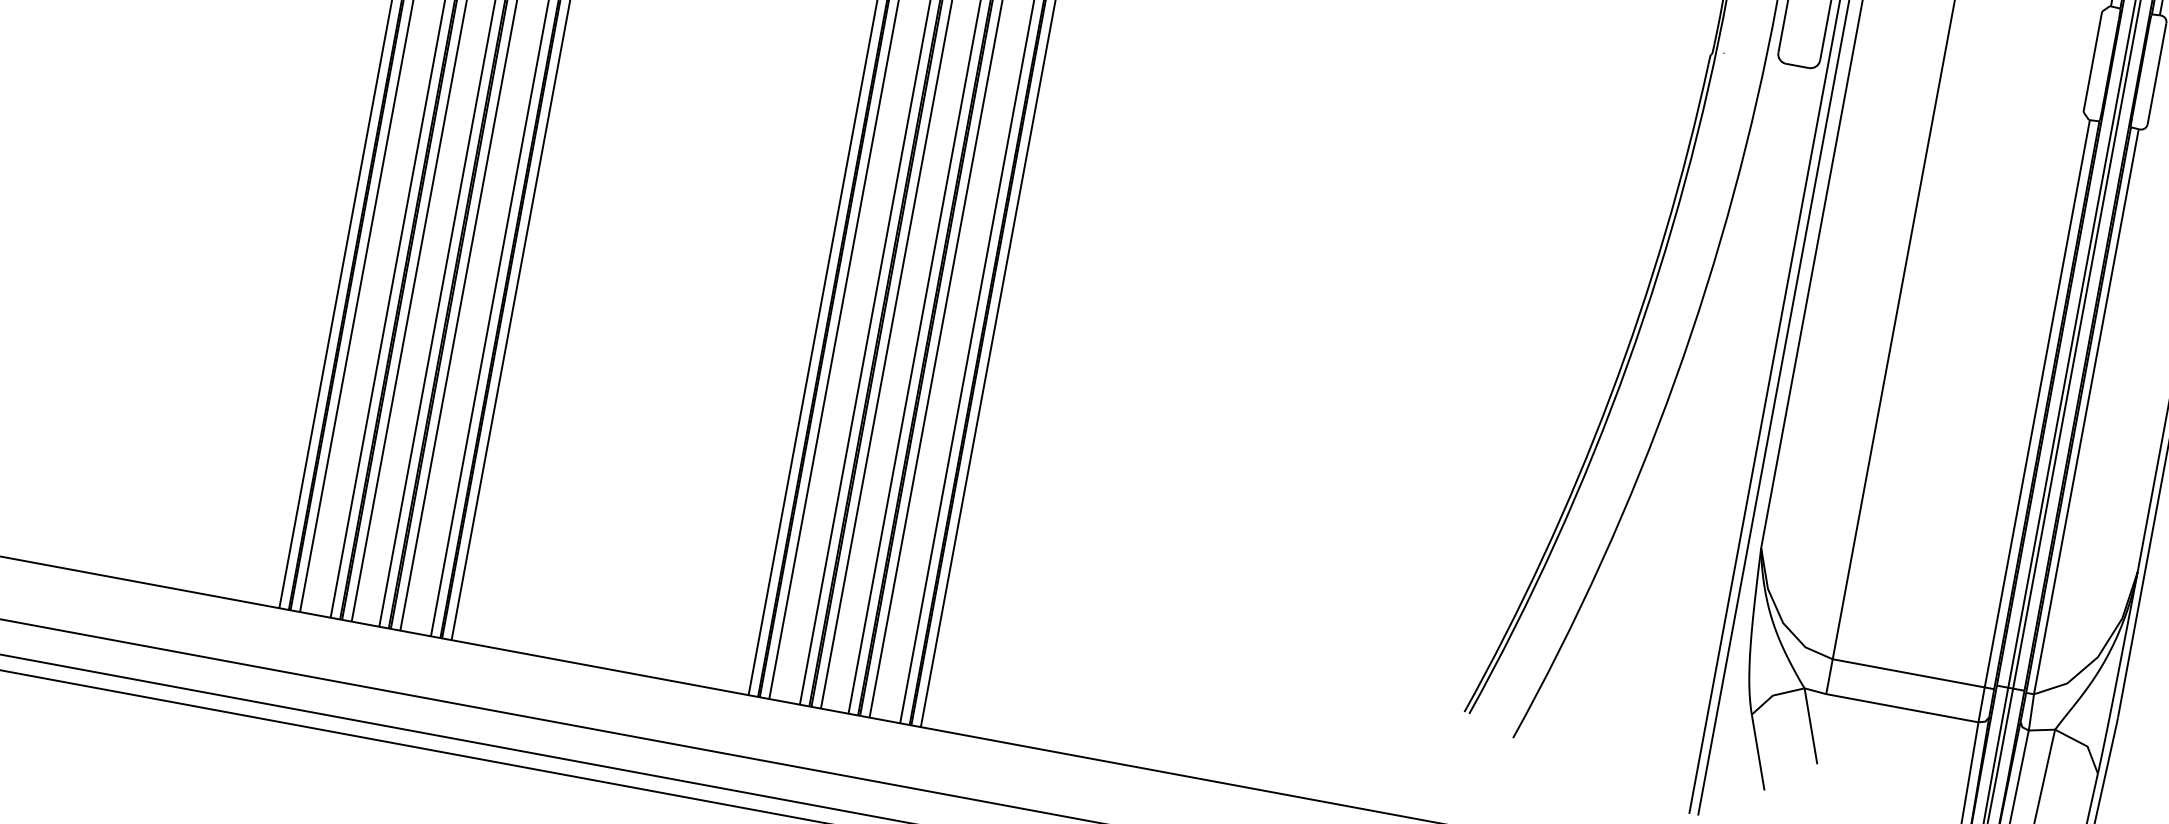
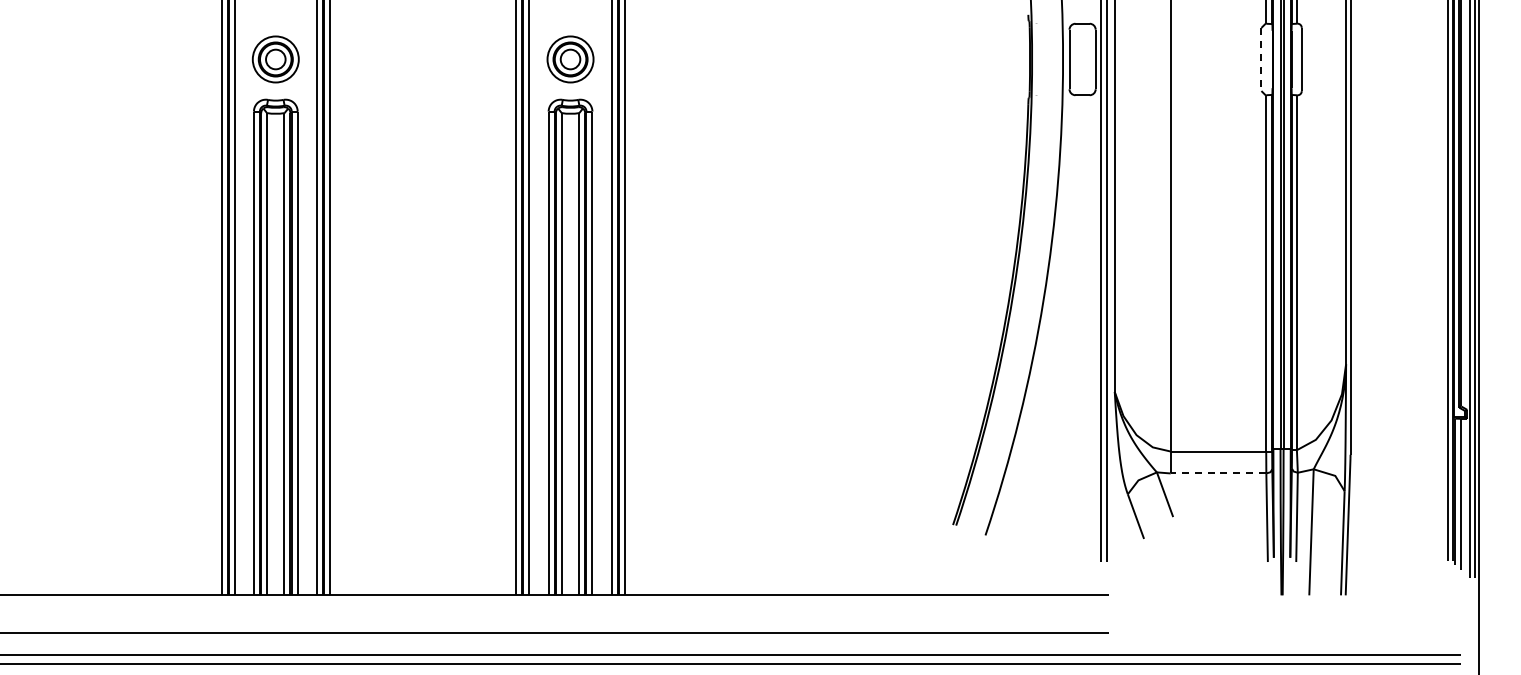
line: (2092, 61) -> (1261, 59), solid -> dashed
line: (1902, 708) -> (1218, 473), solid -> dashed

